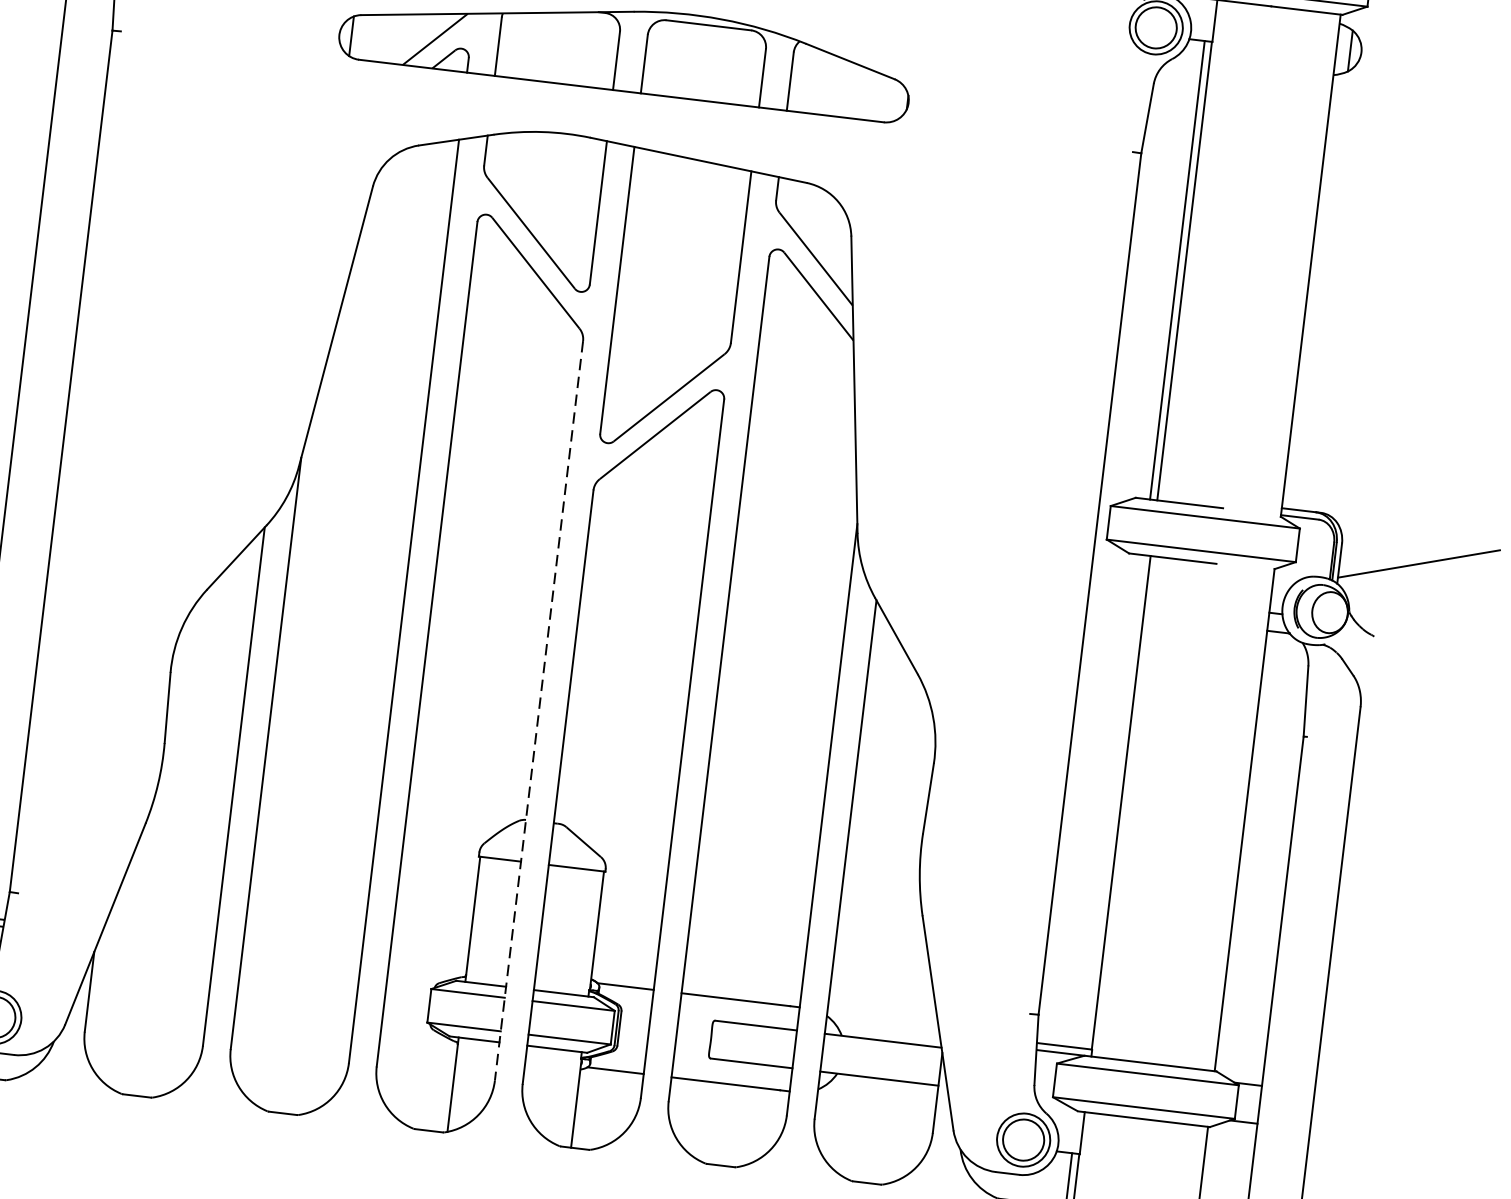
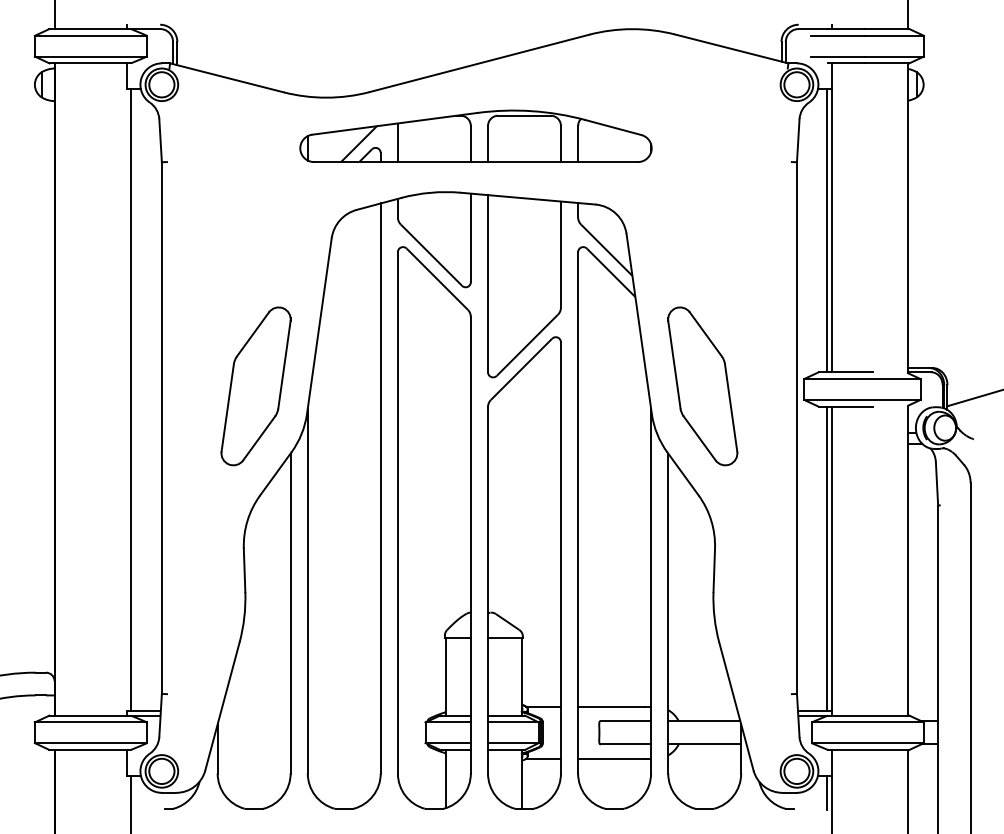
part: (220, 412) -> (255, 386), added
part: (944, 498) -> (702, 386), added
line: (538, 711) -> (470, 545), dashed -> solid
line: (1114, 801) -> (827, 558), added

